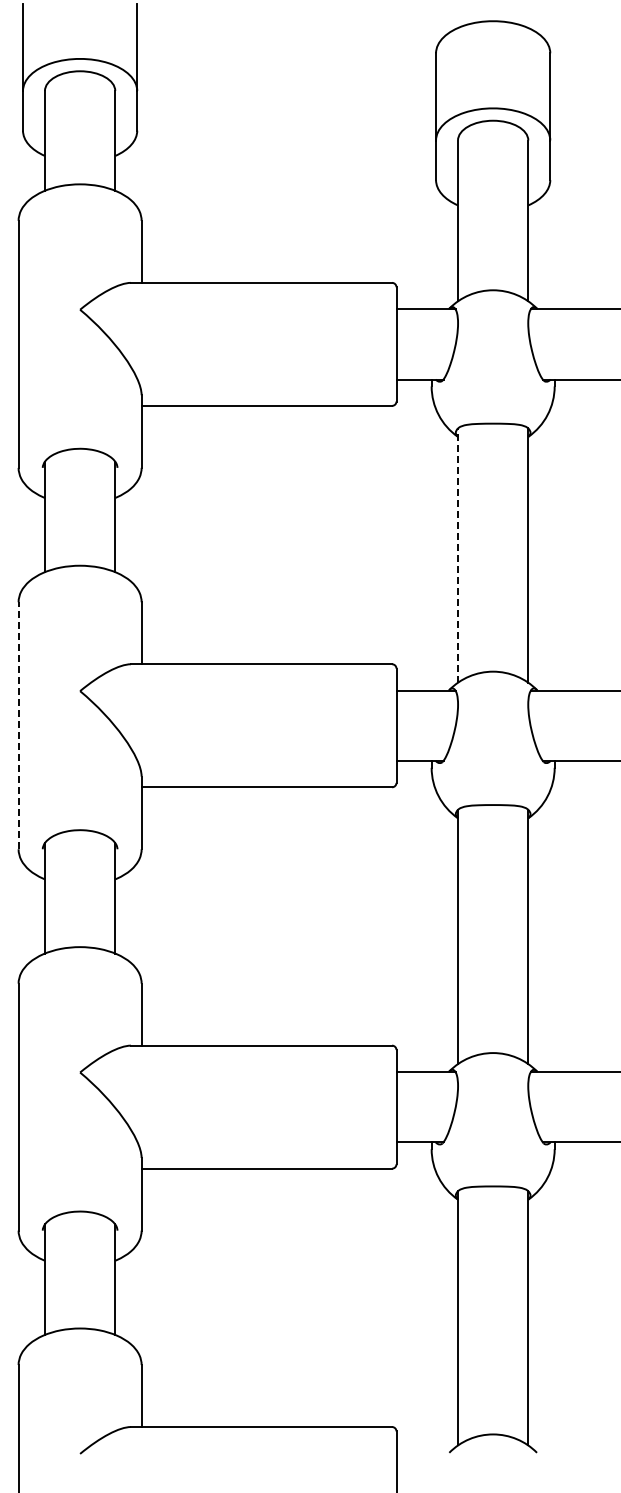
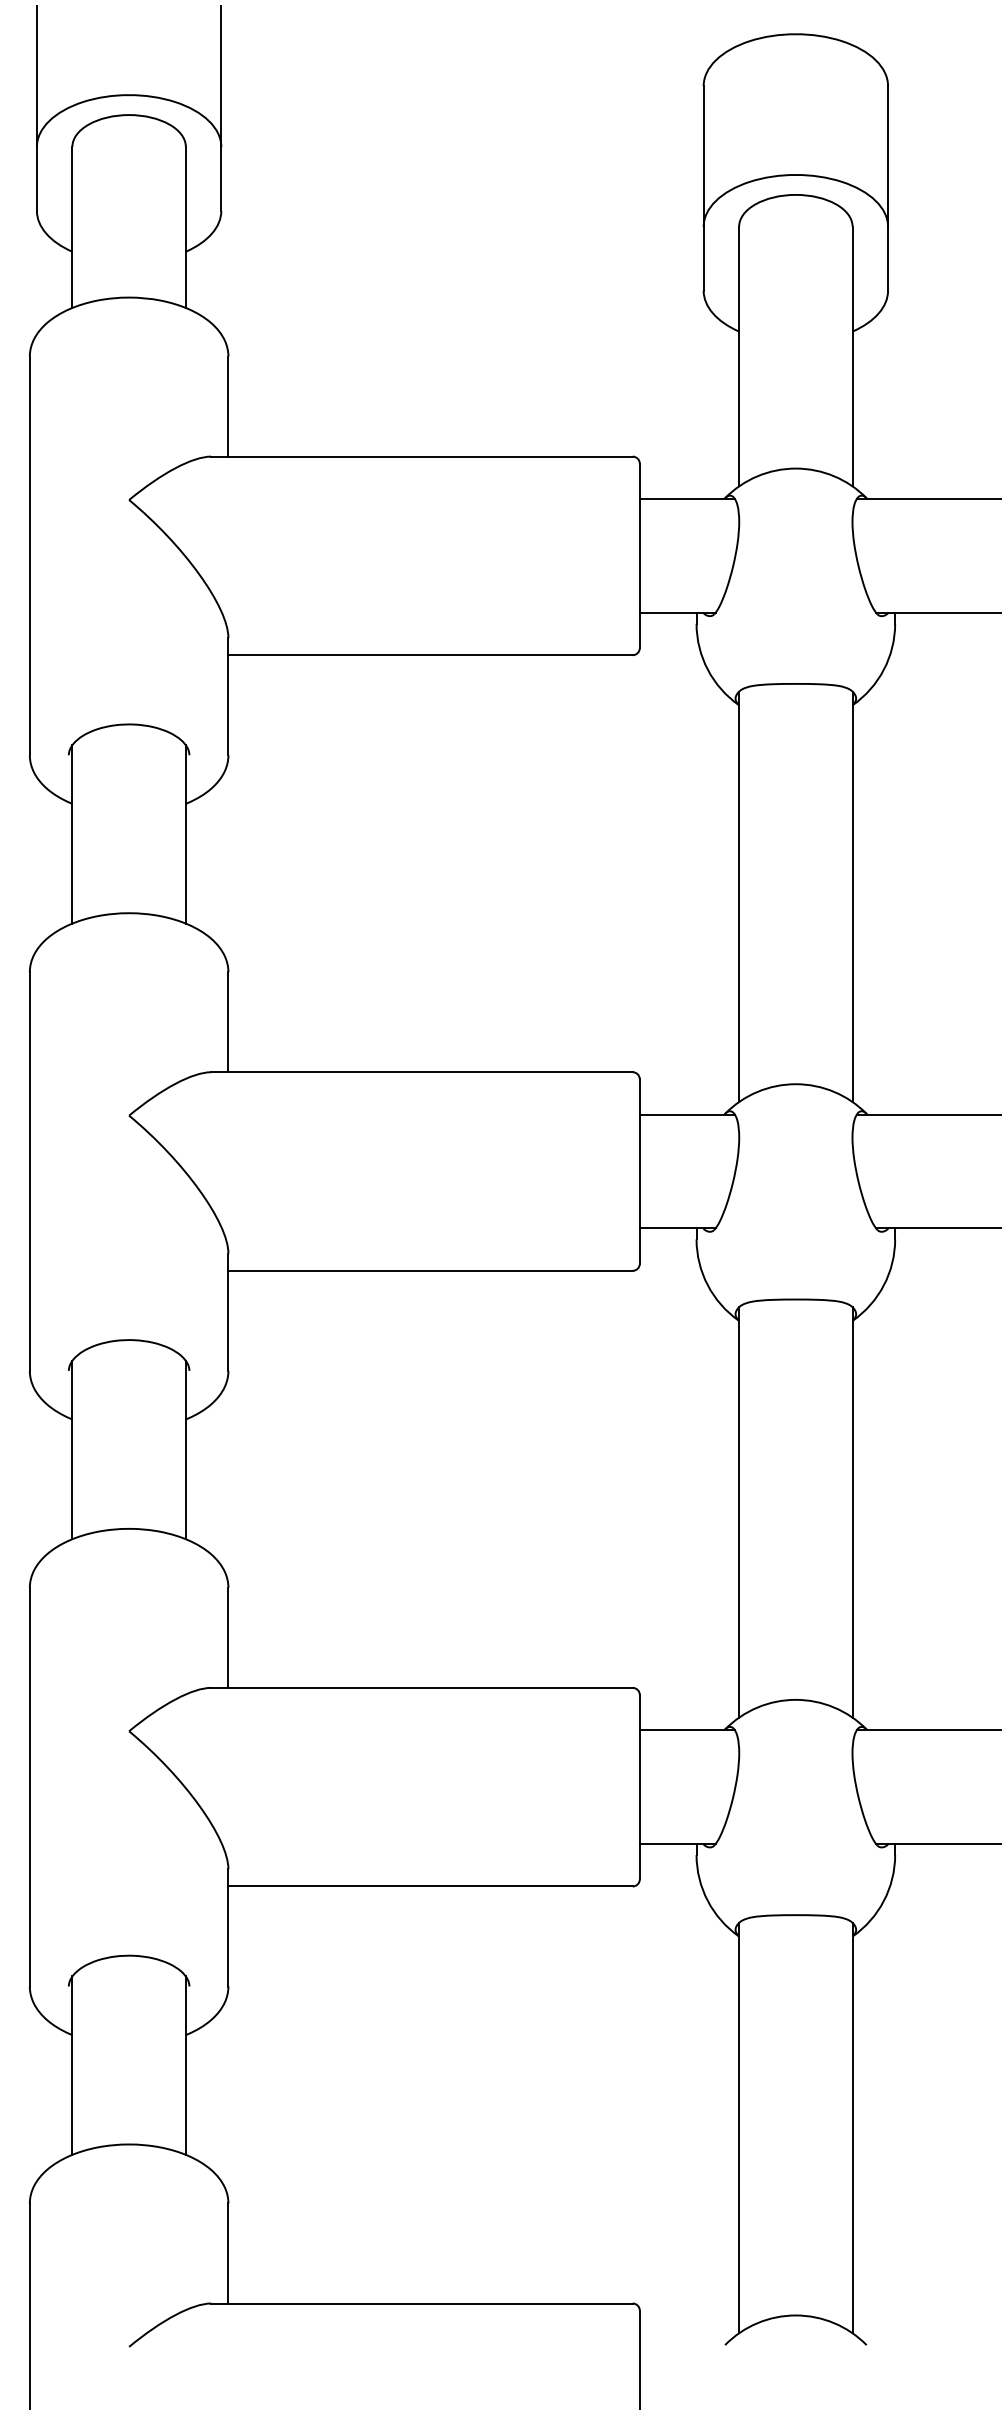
line: (458, 555) -> (739, 896), dashed -> solid
line: (18, 725) -> (29, 1171), dashed -> solid

